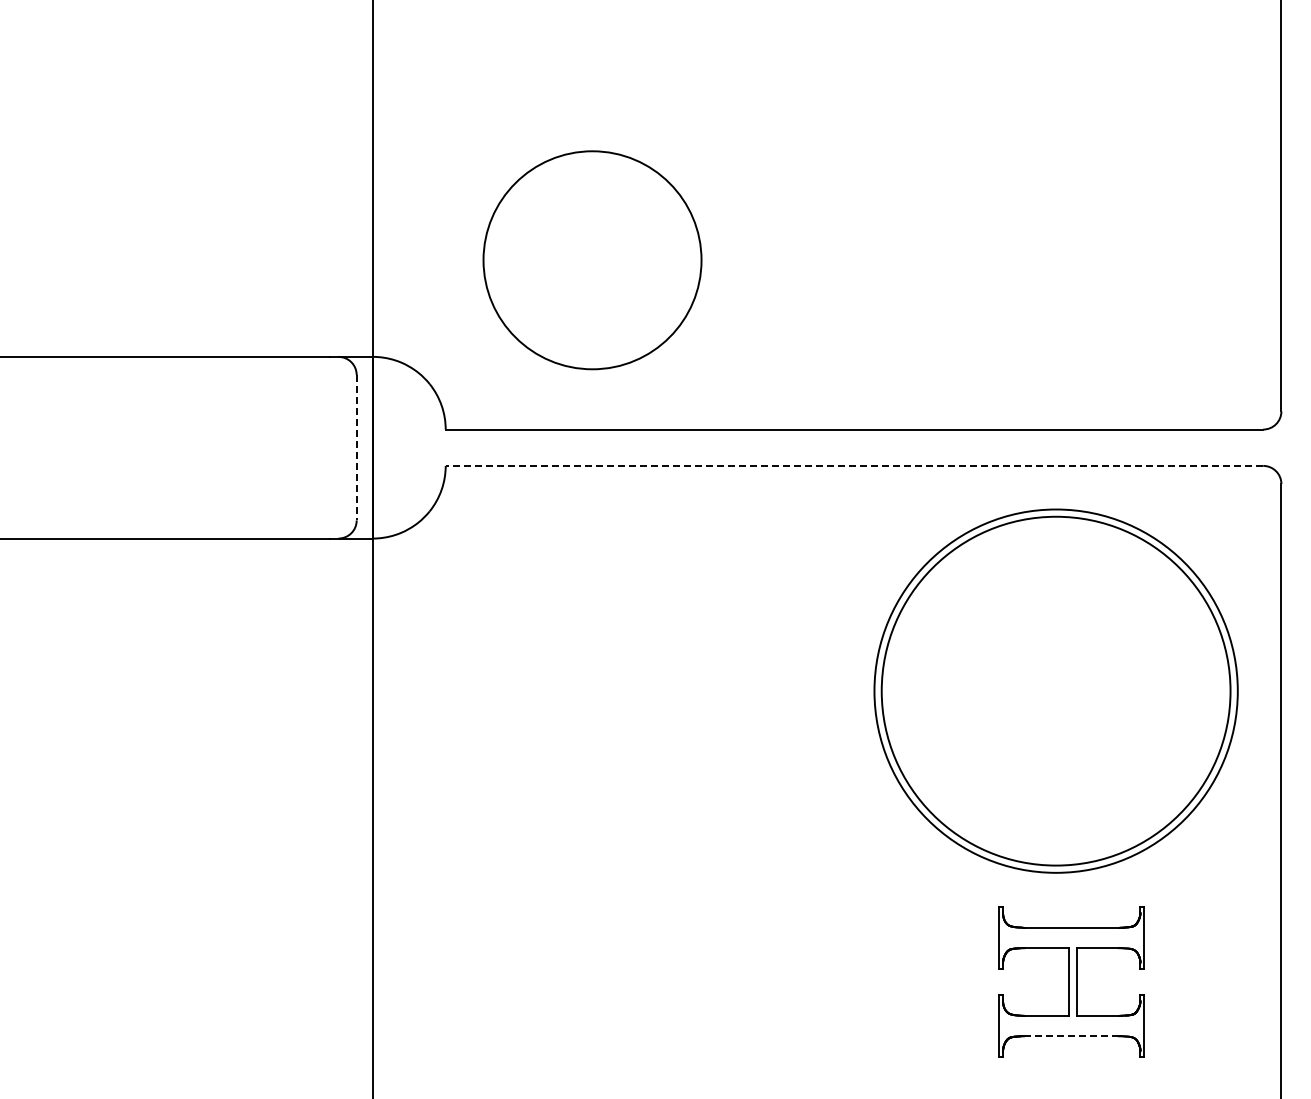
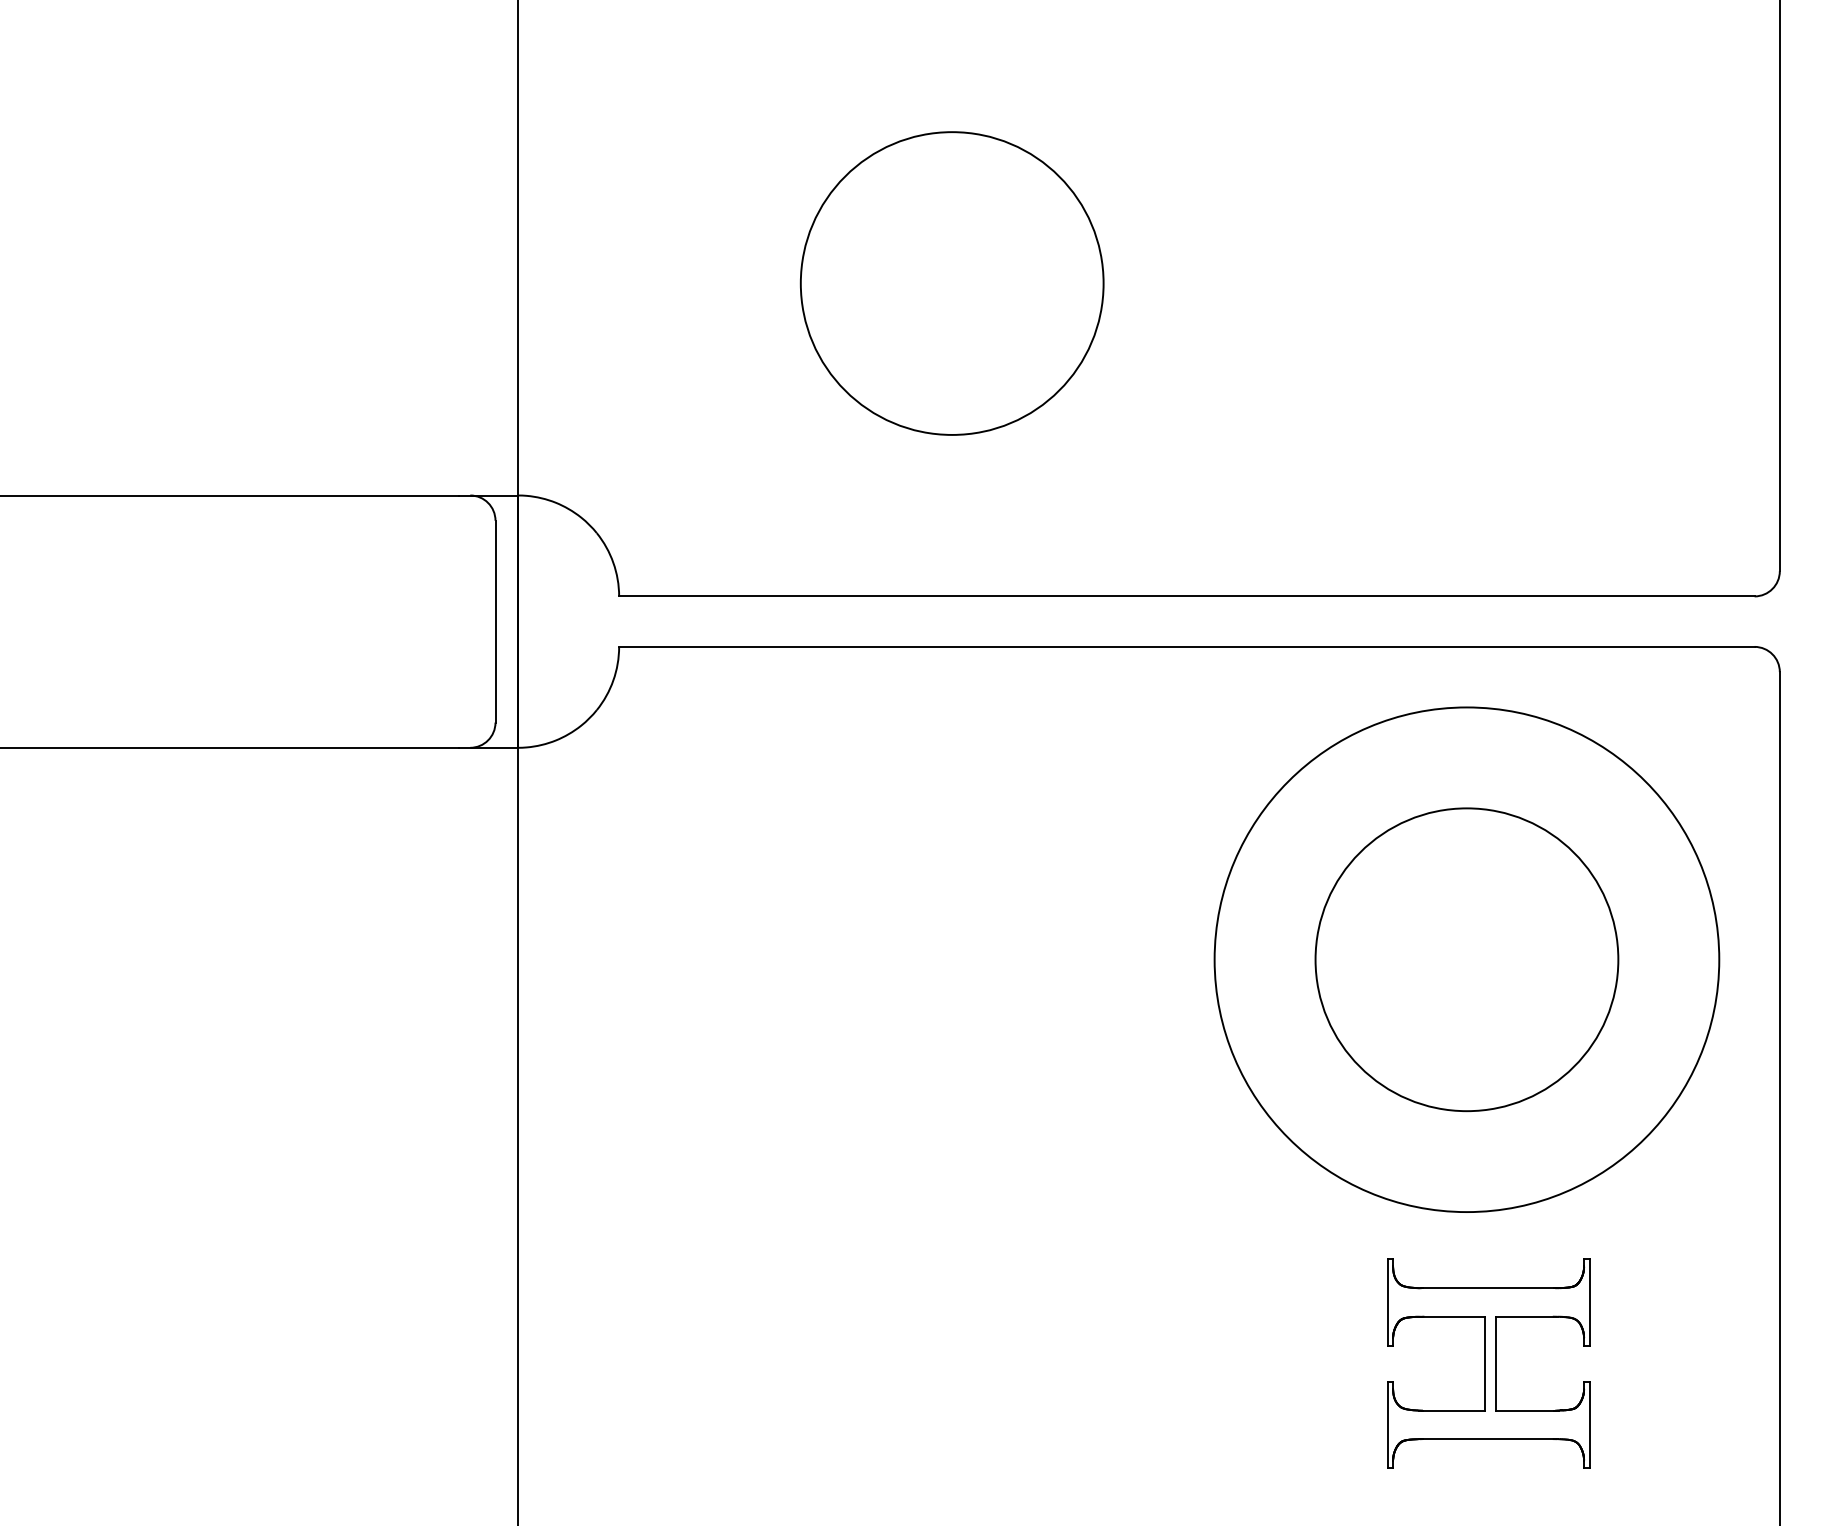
circle: (592, 260) -> (952, 283), moved
line: (356, 447) -> (495, 621), dashed -> solid
line: (854, 465) -> (1186, 646), dashed -> solid
circle: (1056, 691) -> (1467, 960), size x0.62
line: (1071, 1036) -> (1488, 1439), dashed -> solid

